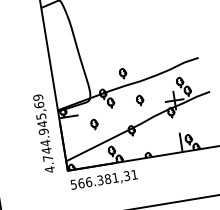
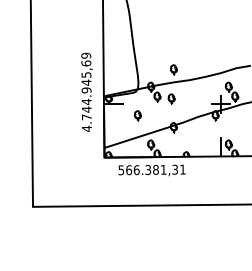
part: (139, 99) -> (171, 98), moved
text: (43, 132) -> (86, 91), moved
text: (103, 179) -> (151, 169), moved

